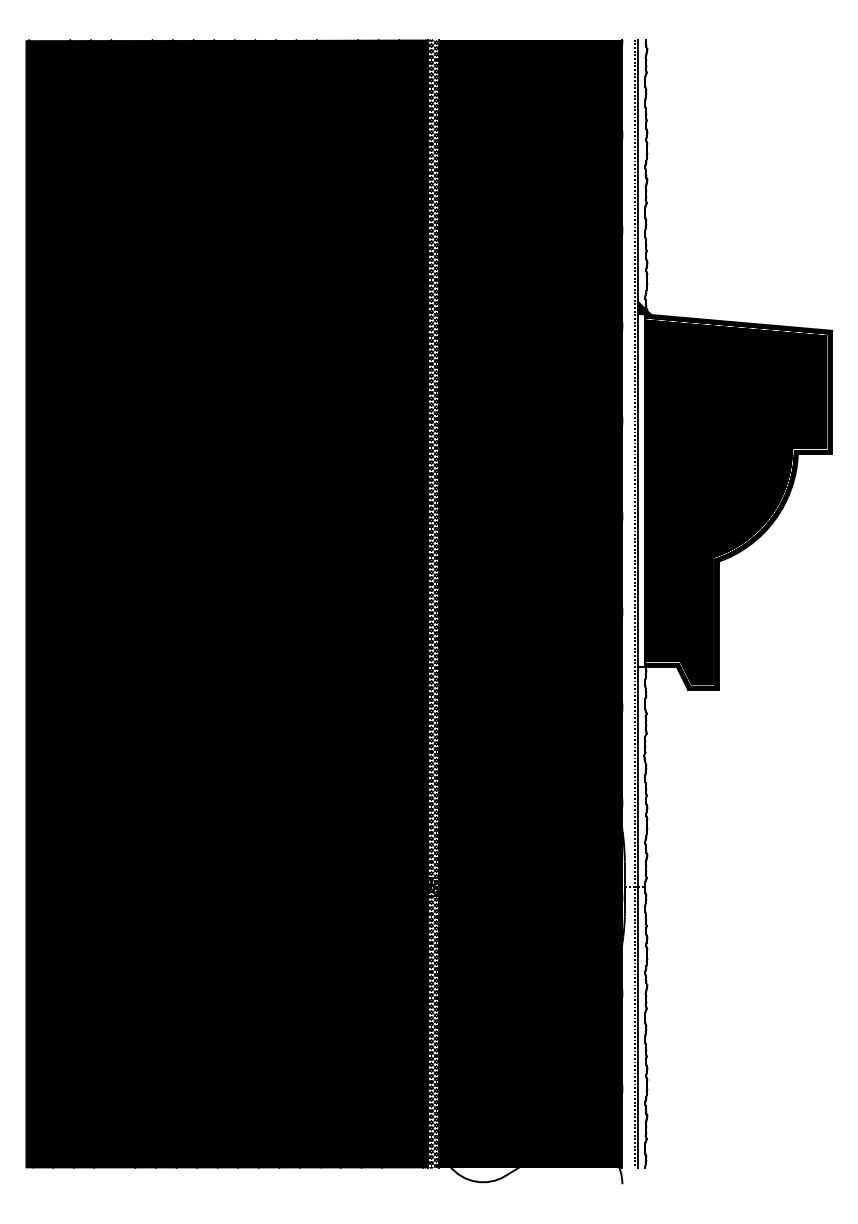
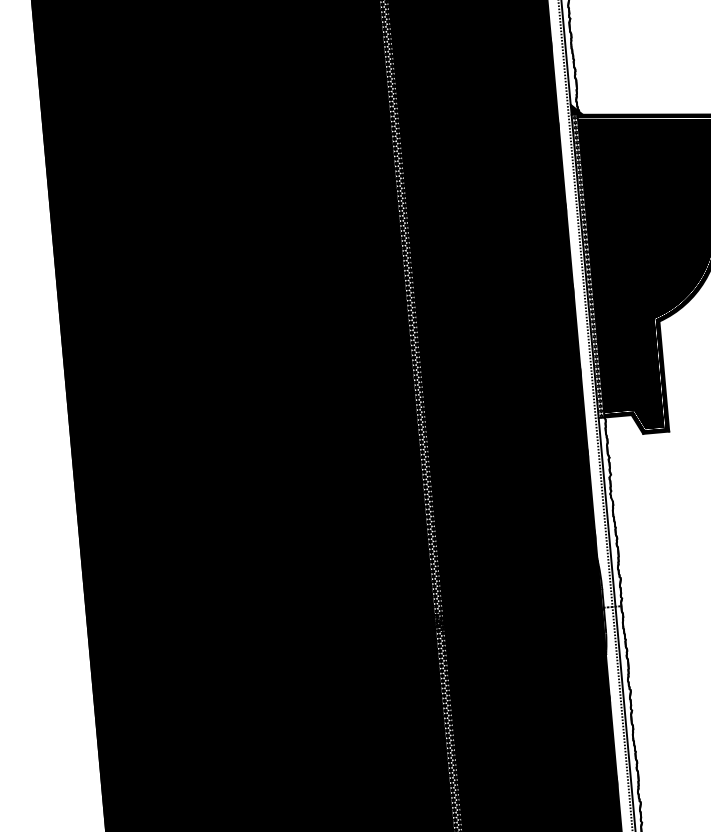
hatch: (640, 490) -> (586, 266), added

